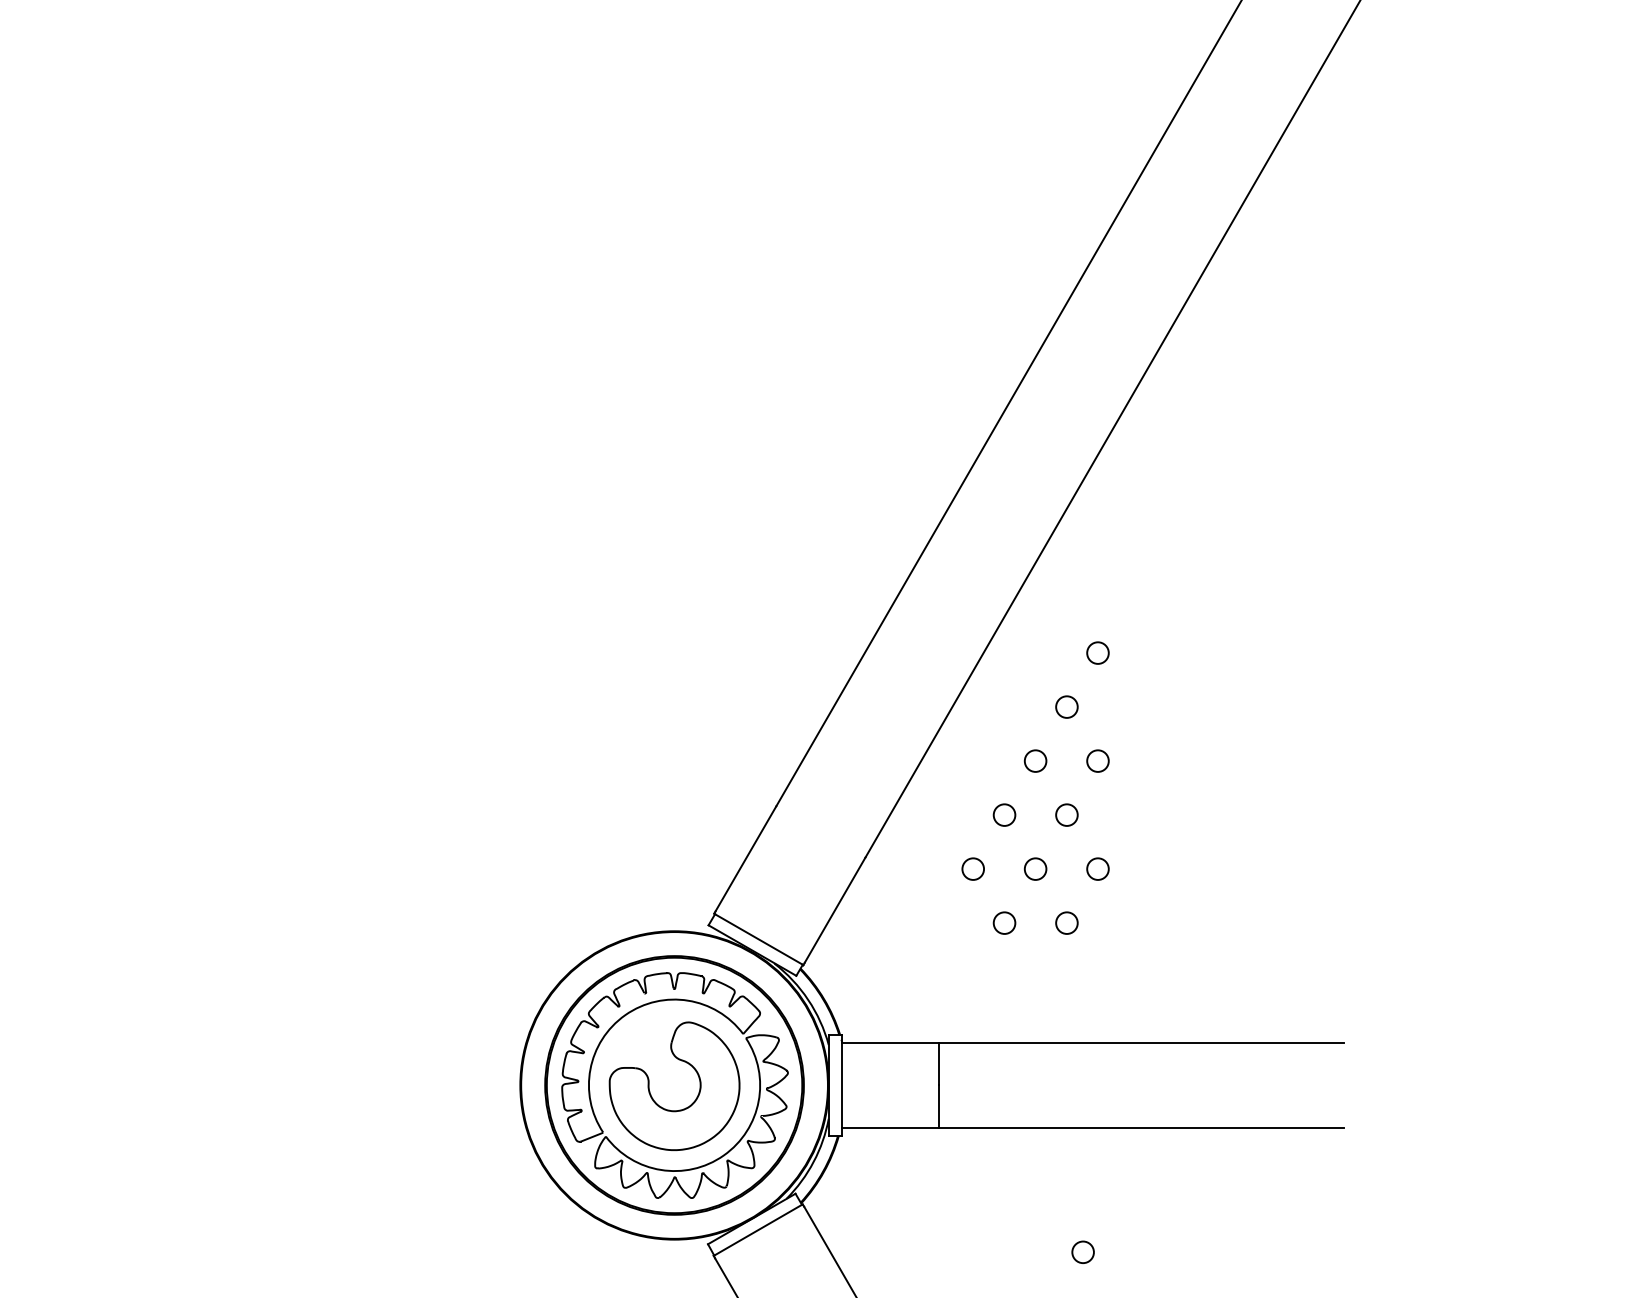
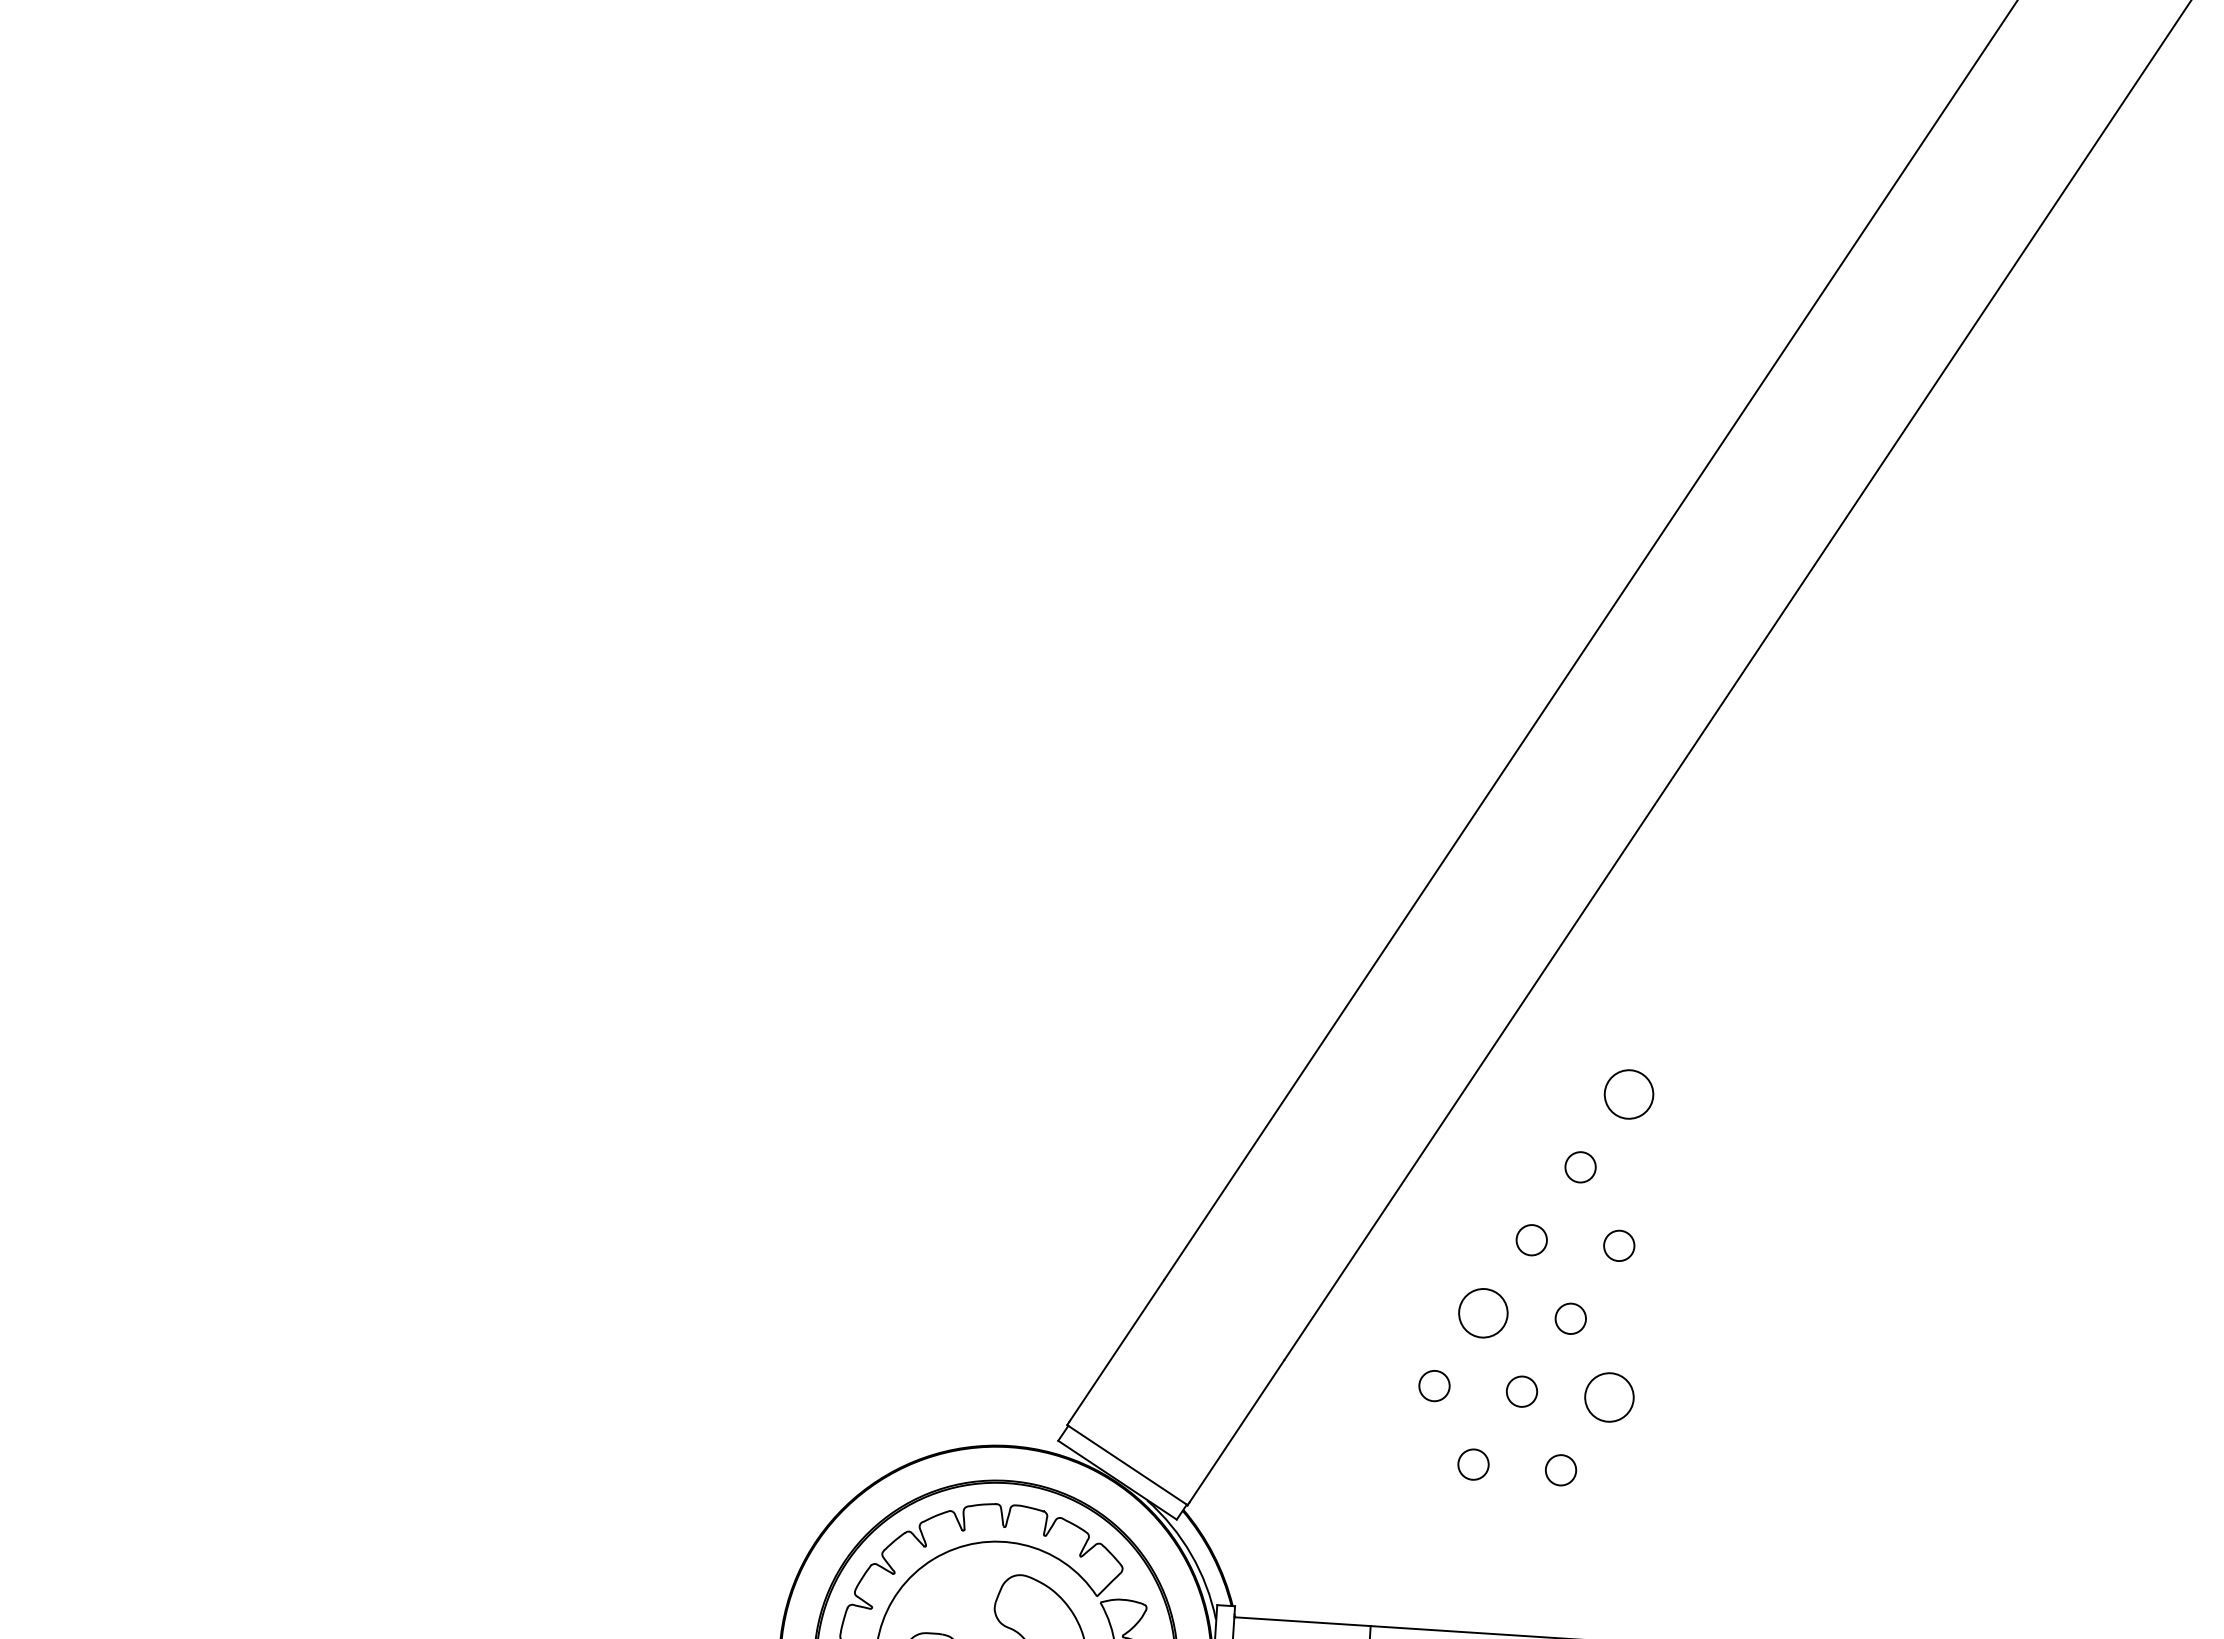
circle: (1097, 652) -> (1628, 1093), size x1.6
circle: (1004, 814) -> (1483, 1312), size x1.6
circle: (1097, 868) -> (1608, 1396), size x1.6

